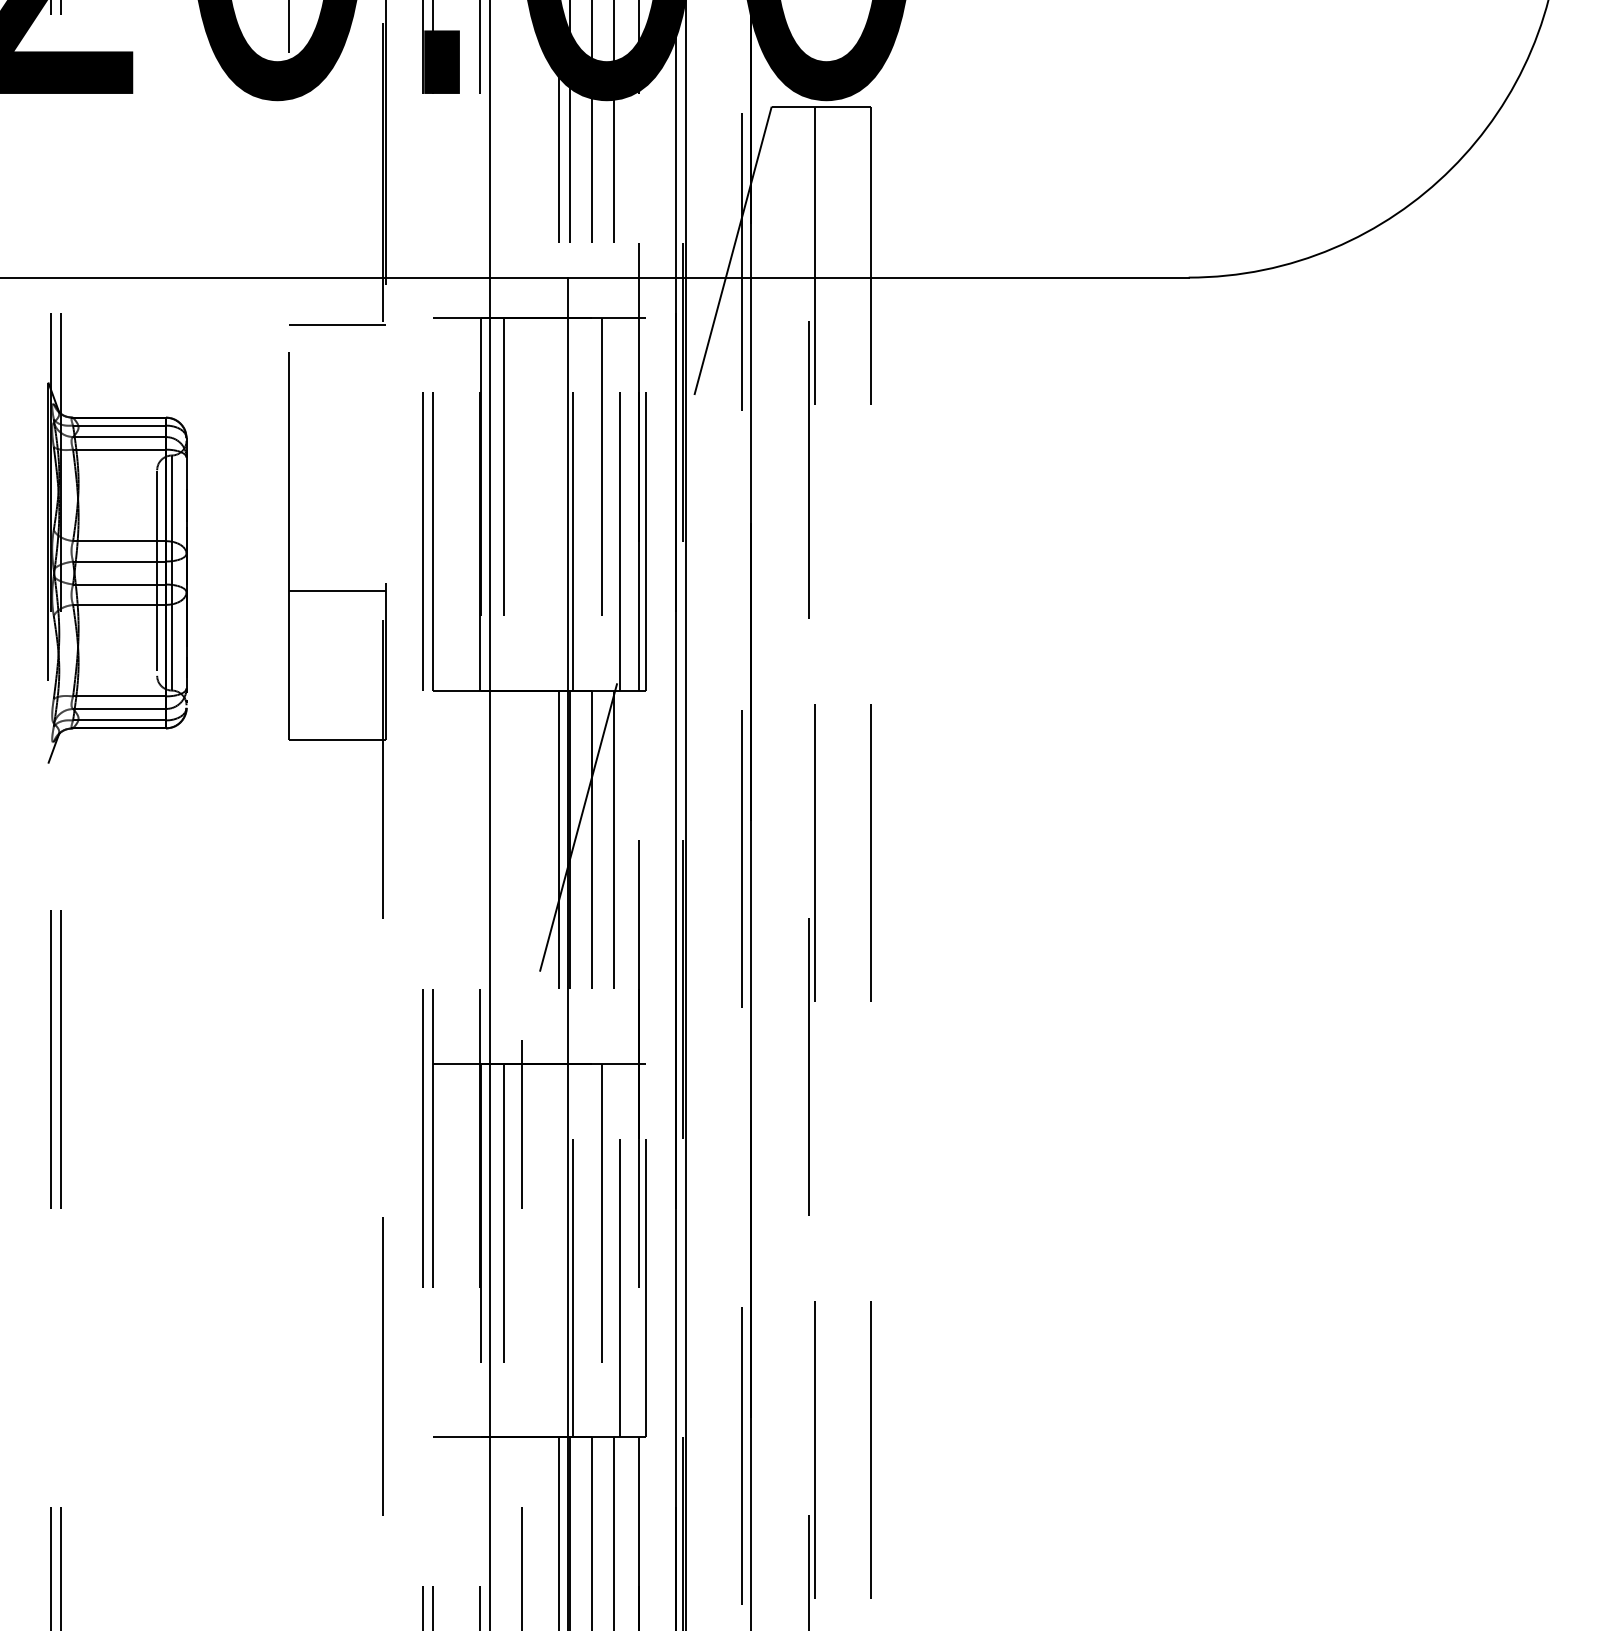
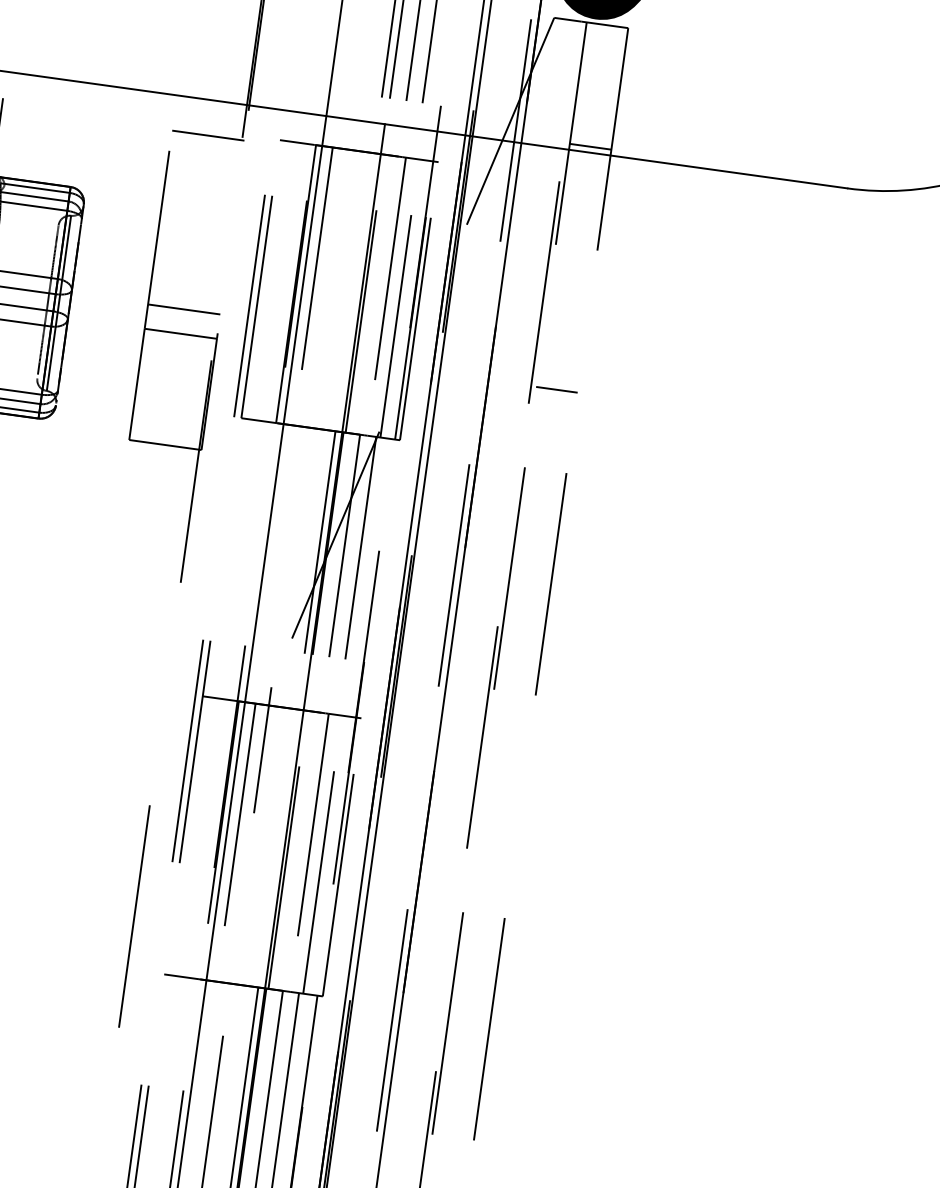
line: (843, 269) -> (590, 146), added
line: (337, 558) -> (183, 309), added
line: (843, 595) -> (557, 389), added

